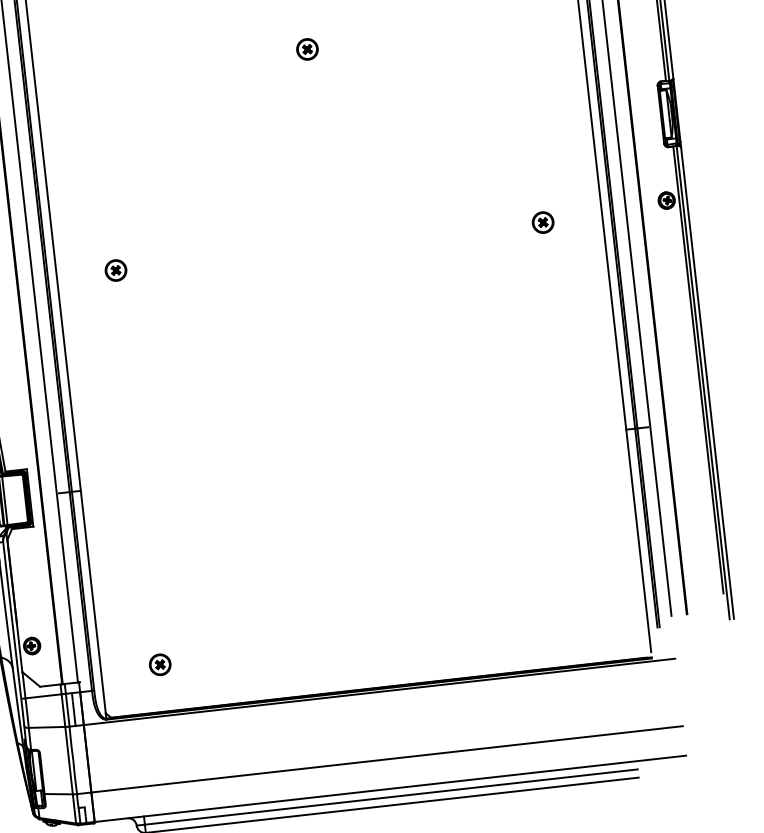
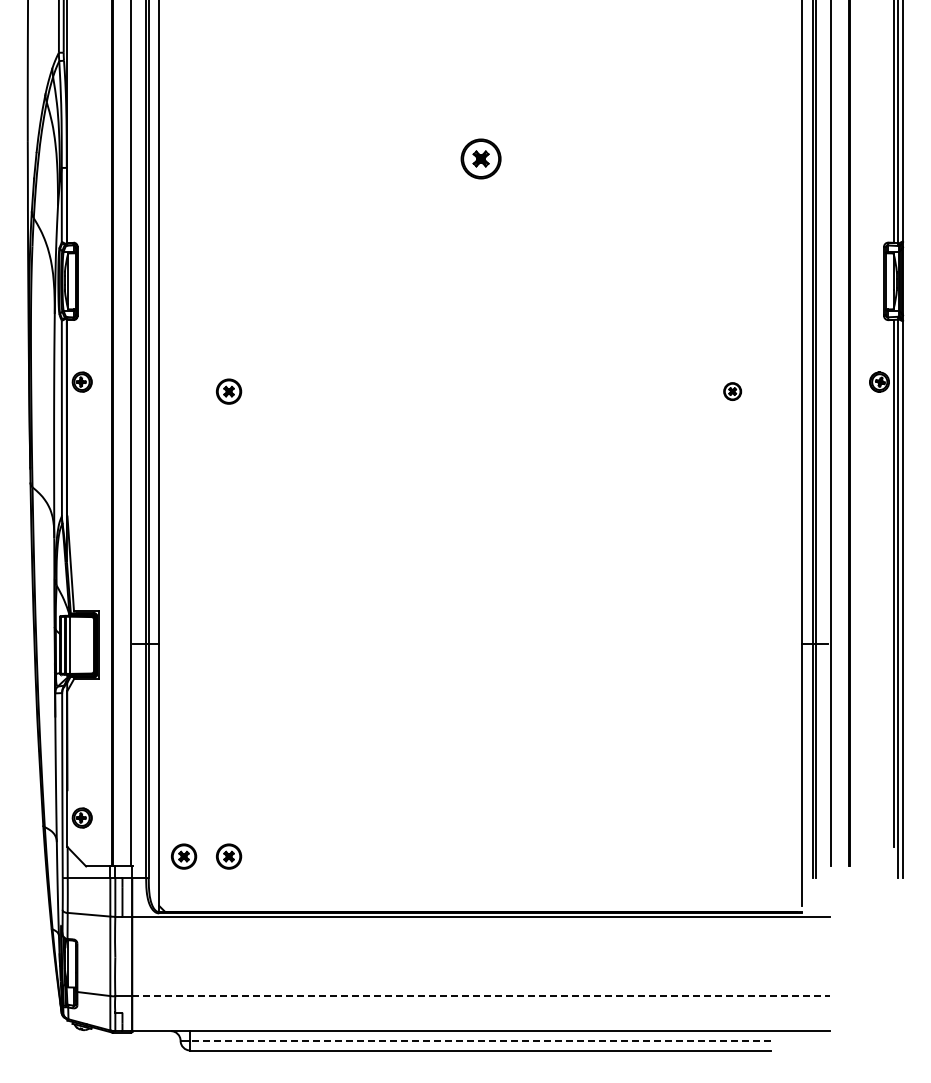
part: (307, 49) -> (480, 159), size x1.6
part: (542, 222) -> (732, 391), size x0.7
part: (122, 668) -> (184, 856), added
line: (386, 759) -> (480, 996), solid -> dashed
line: (390, 796) -> (480, 1040), solid -> dashed

